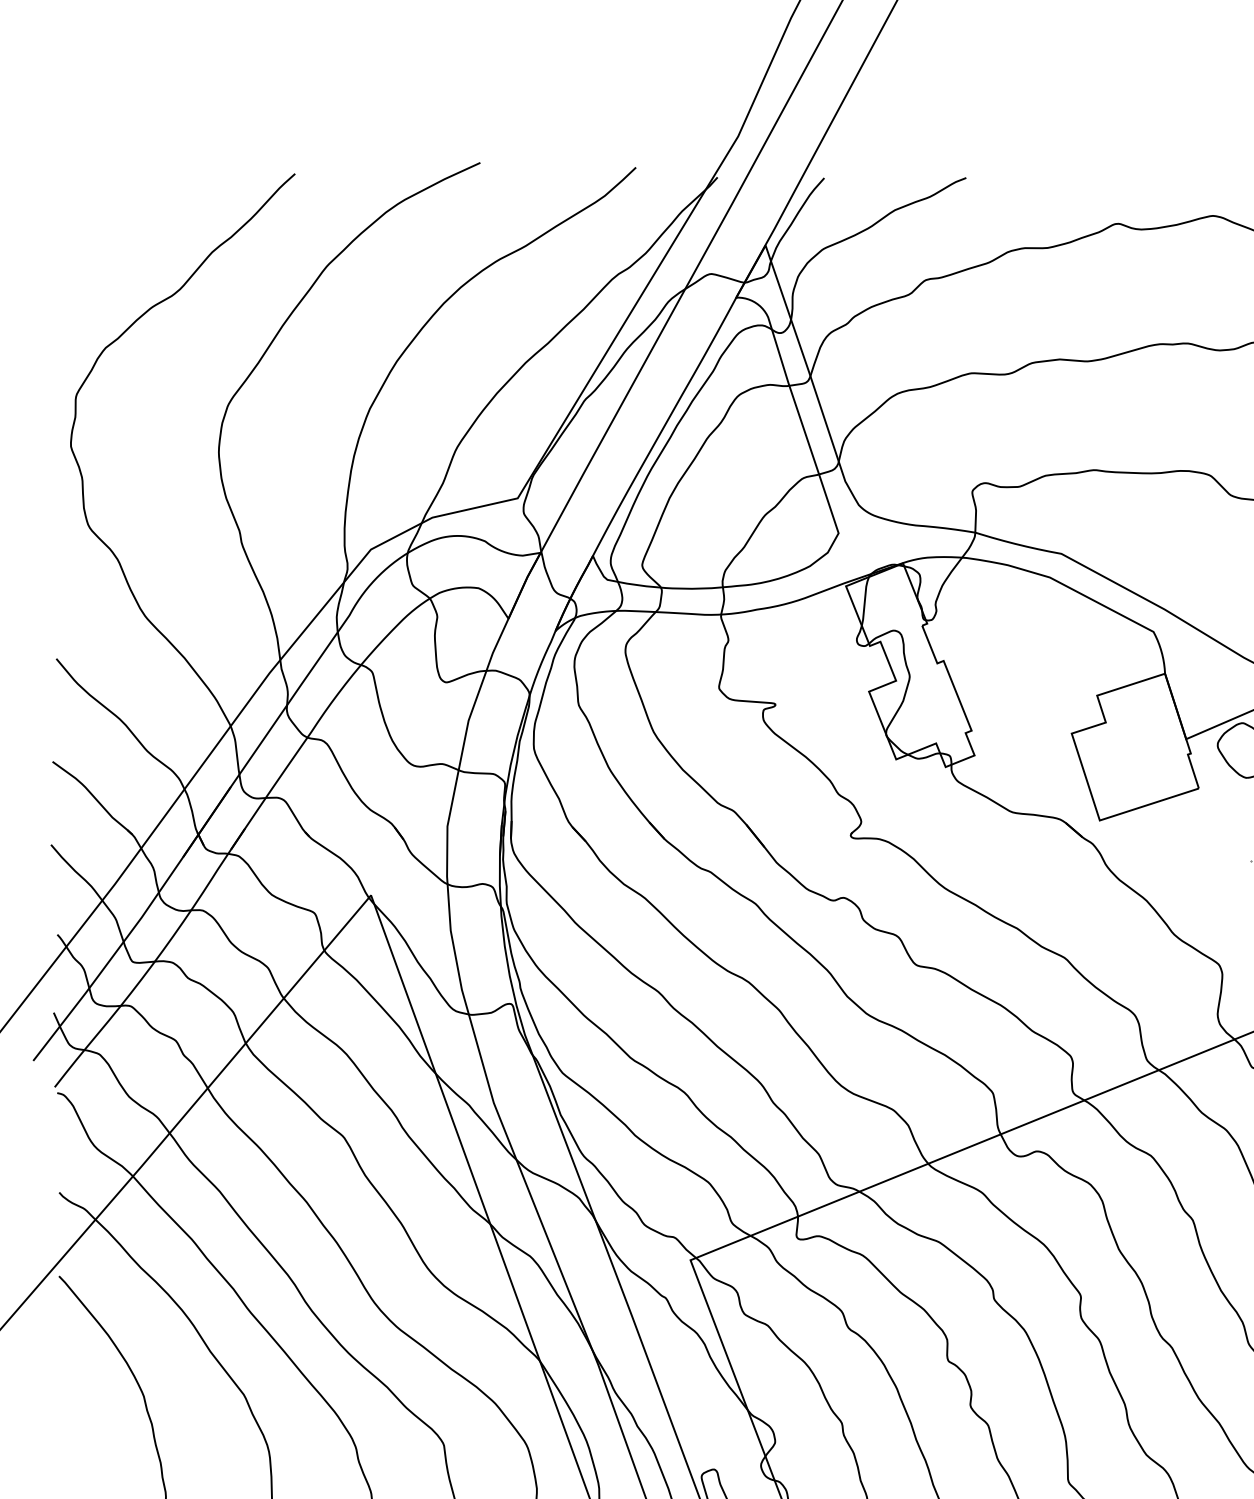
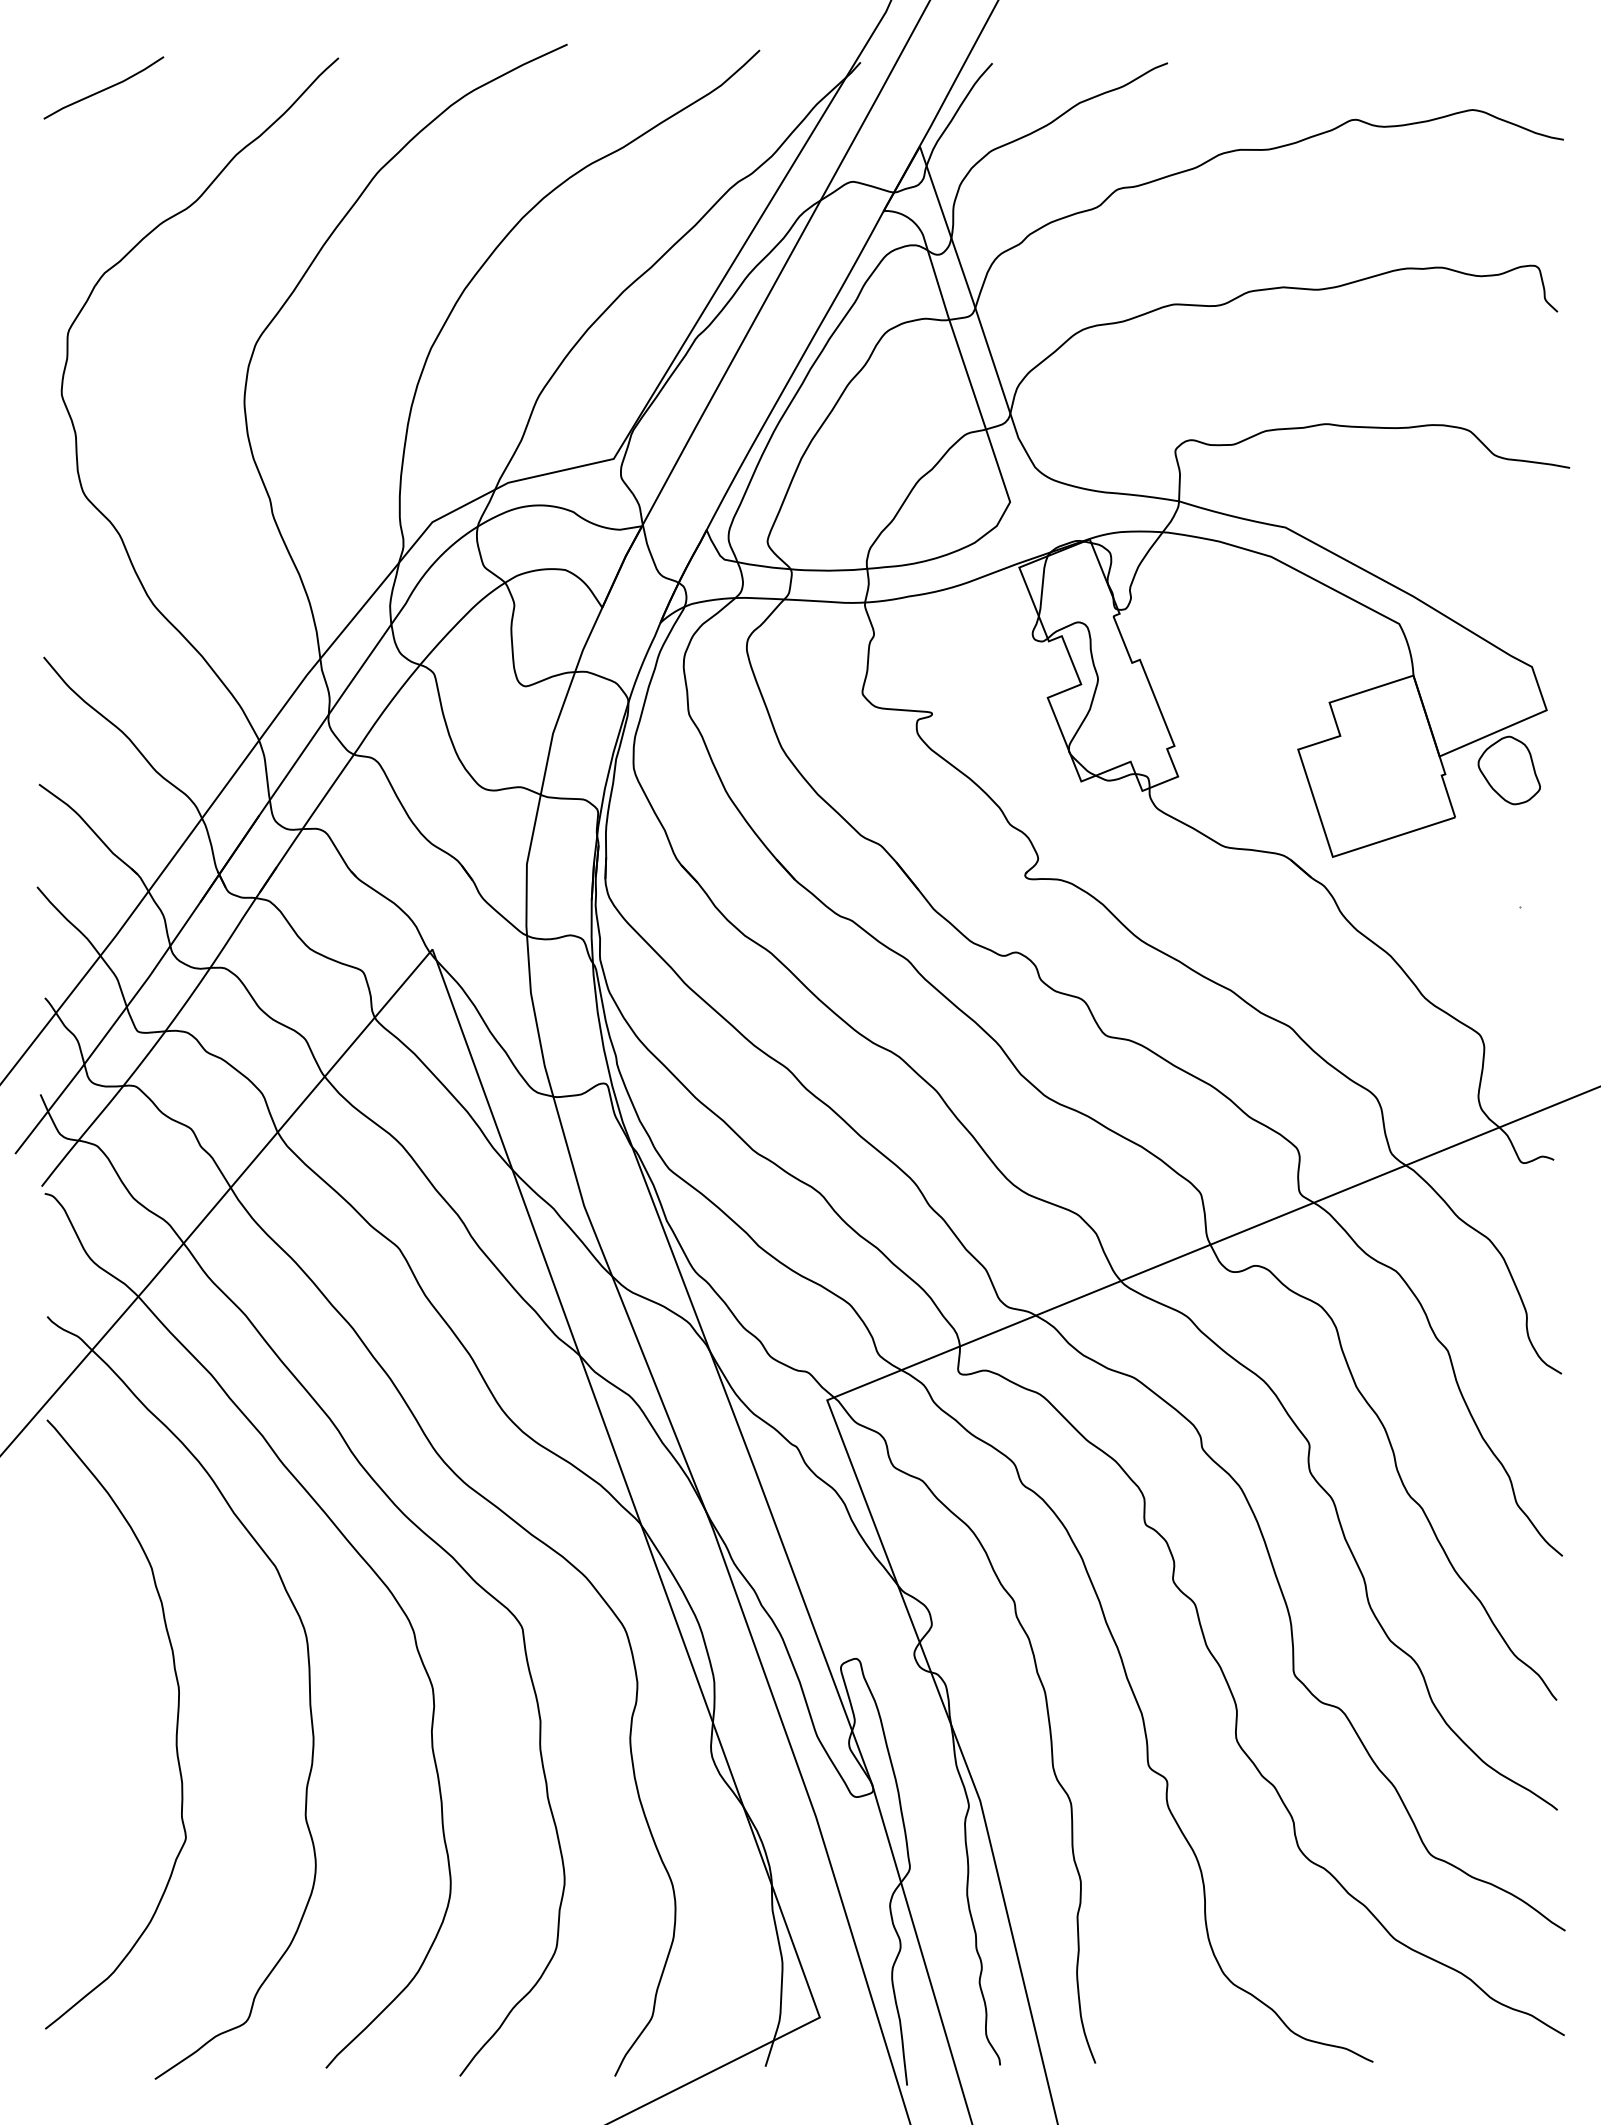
line: (105, 198) -> (104, 88), added

